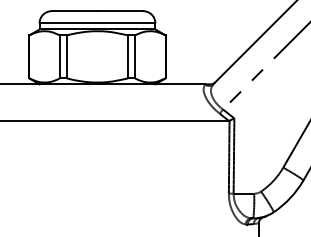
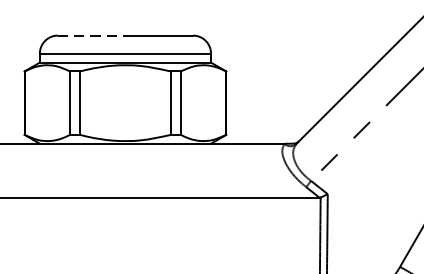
line: (74, 11) -> (91, 36), solid -> dashed

